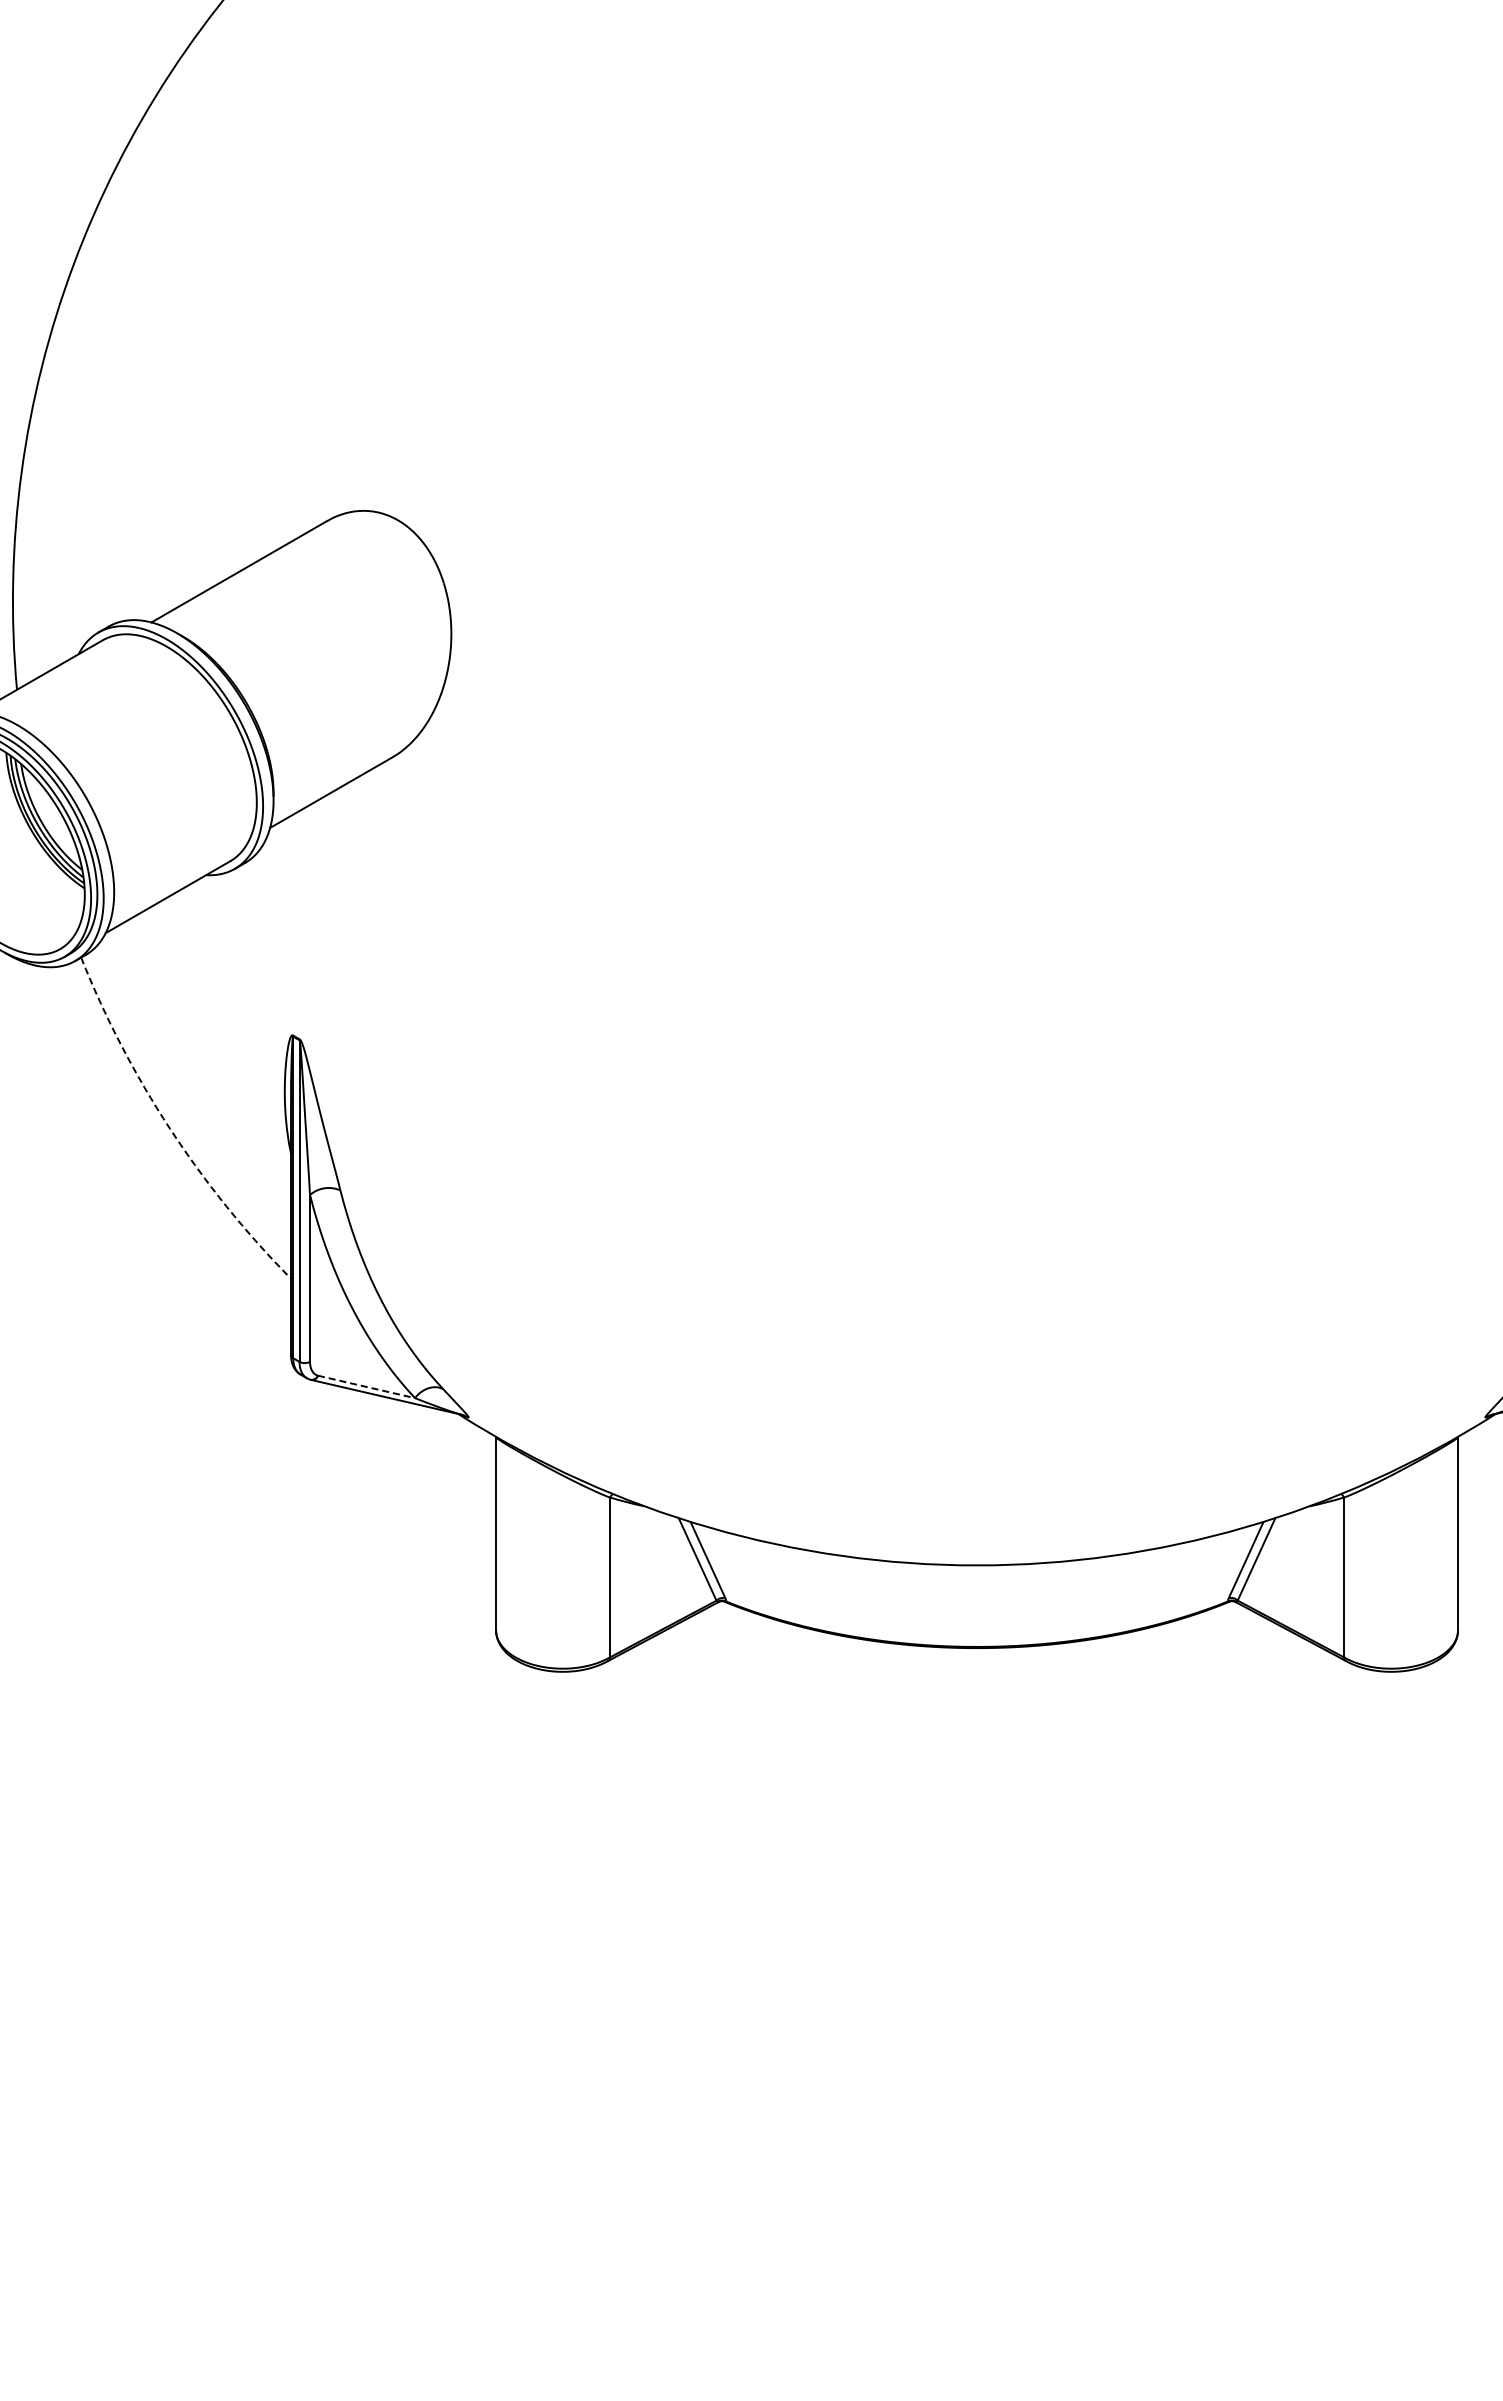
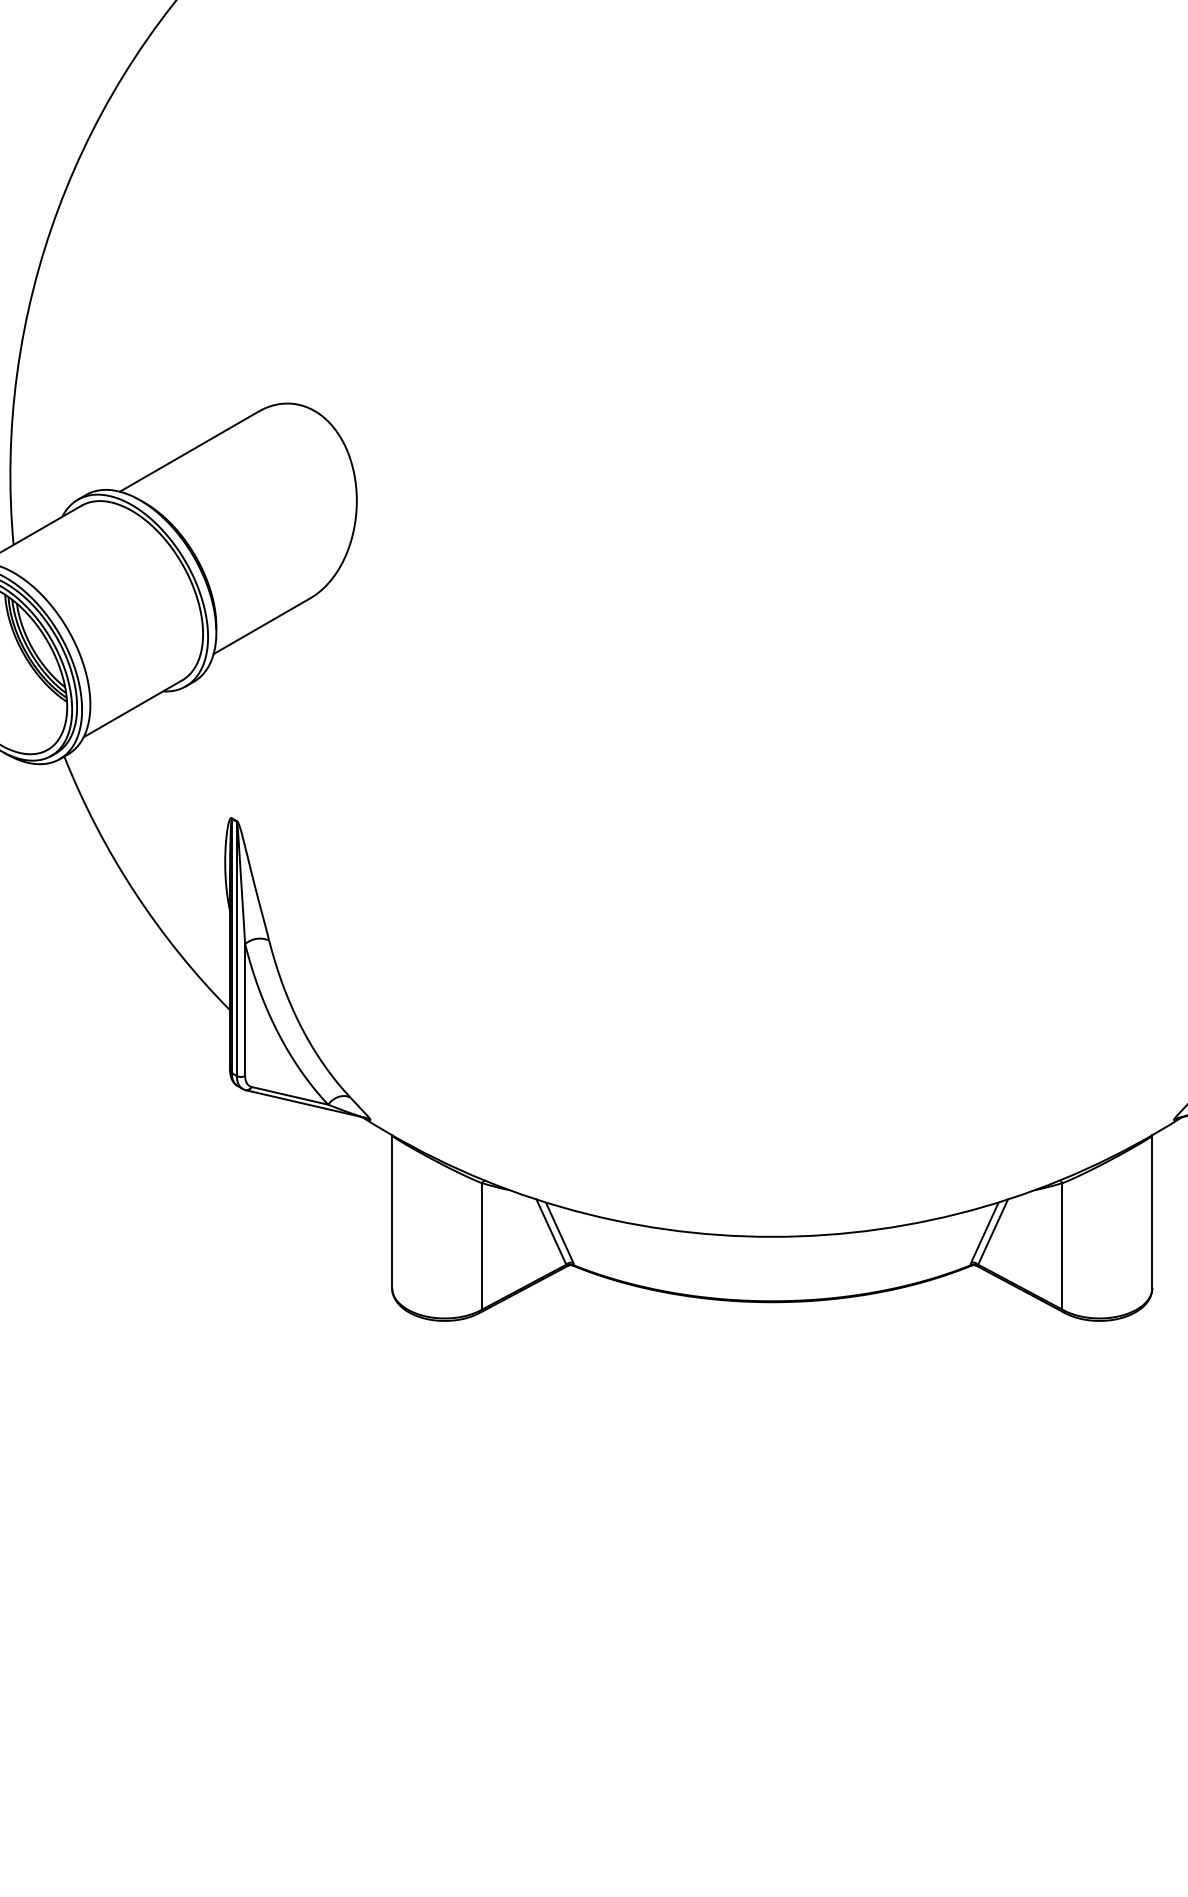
arc: (169, 1128) -> (134, 891), dashed -> solid
line: (366, 1386) -> (289, 1095), dashed -> solid

